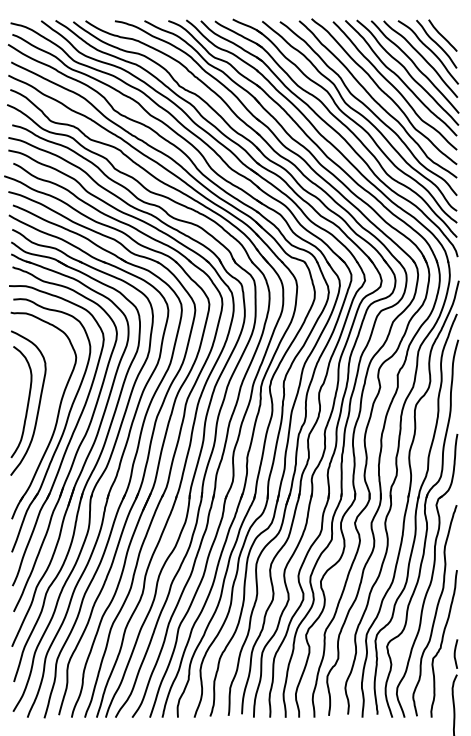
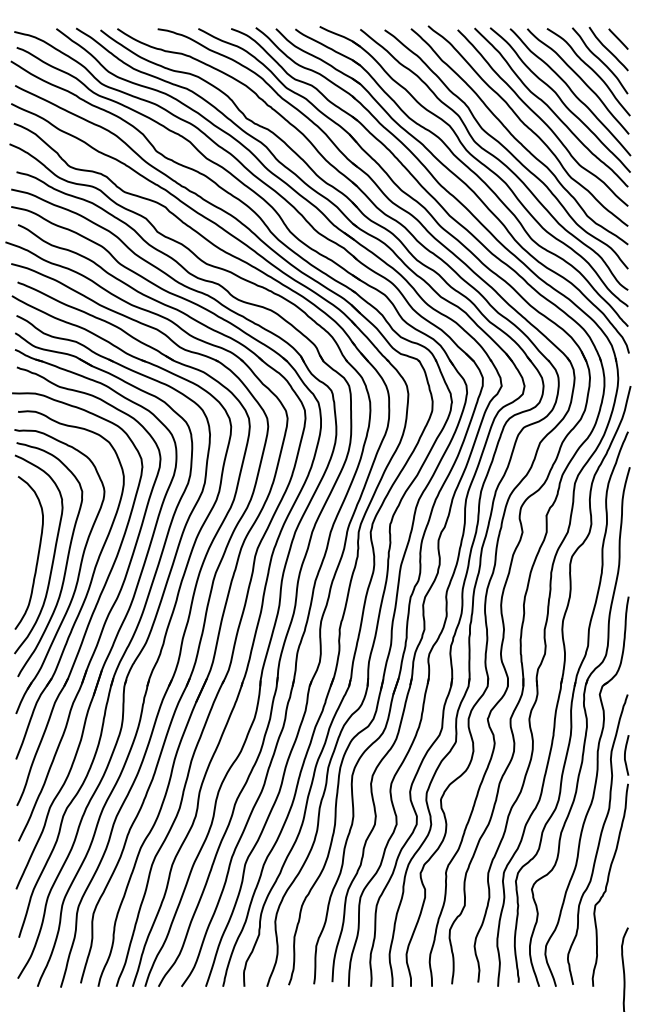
line: (450, 27) -> (618, 38), added
curve: (47, 410) -> (65, 564), added
curve: (455, 654) -> (625, 755), moved

